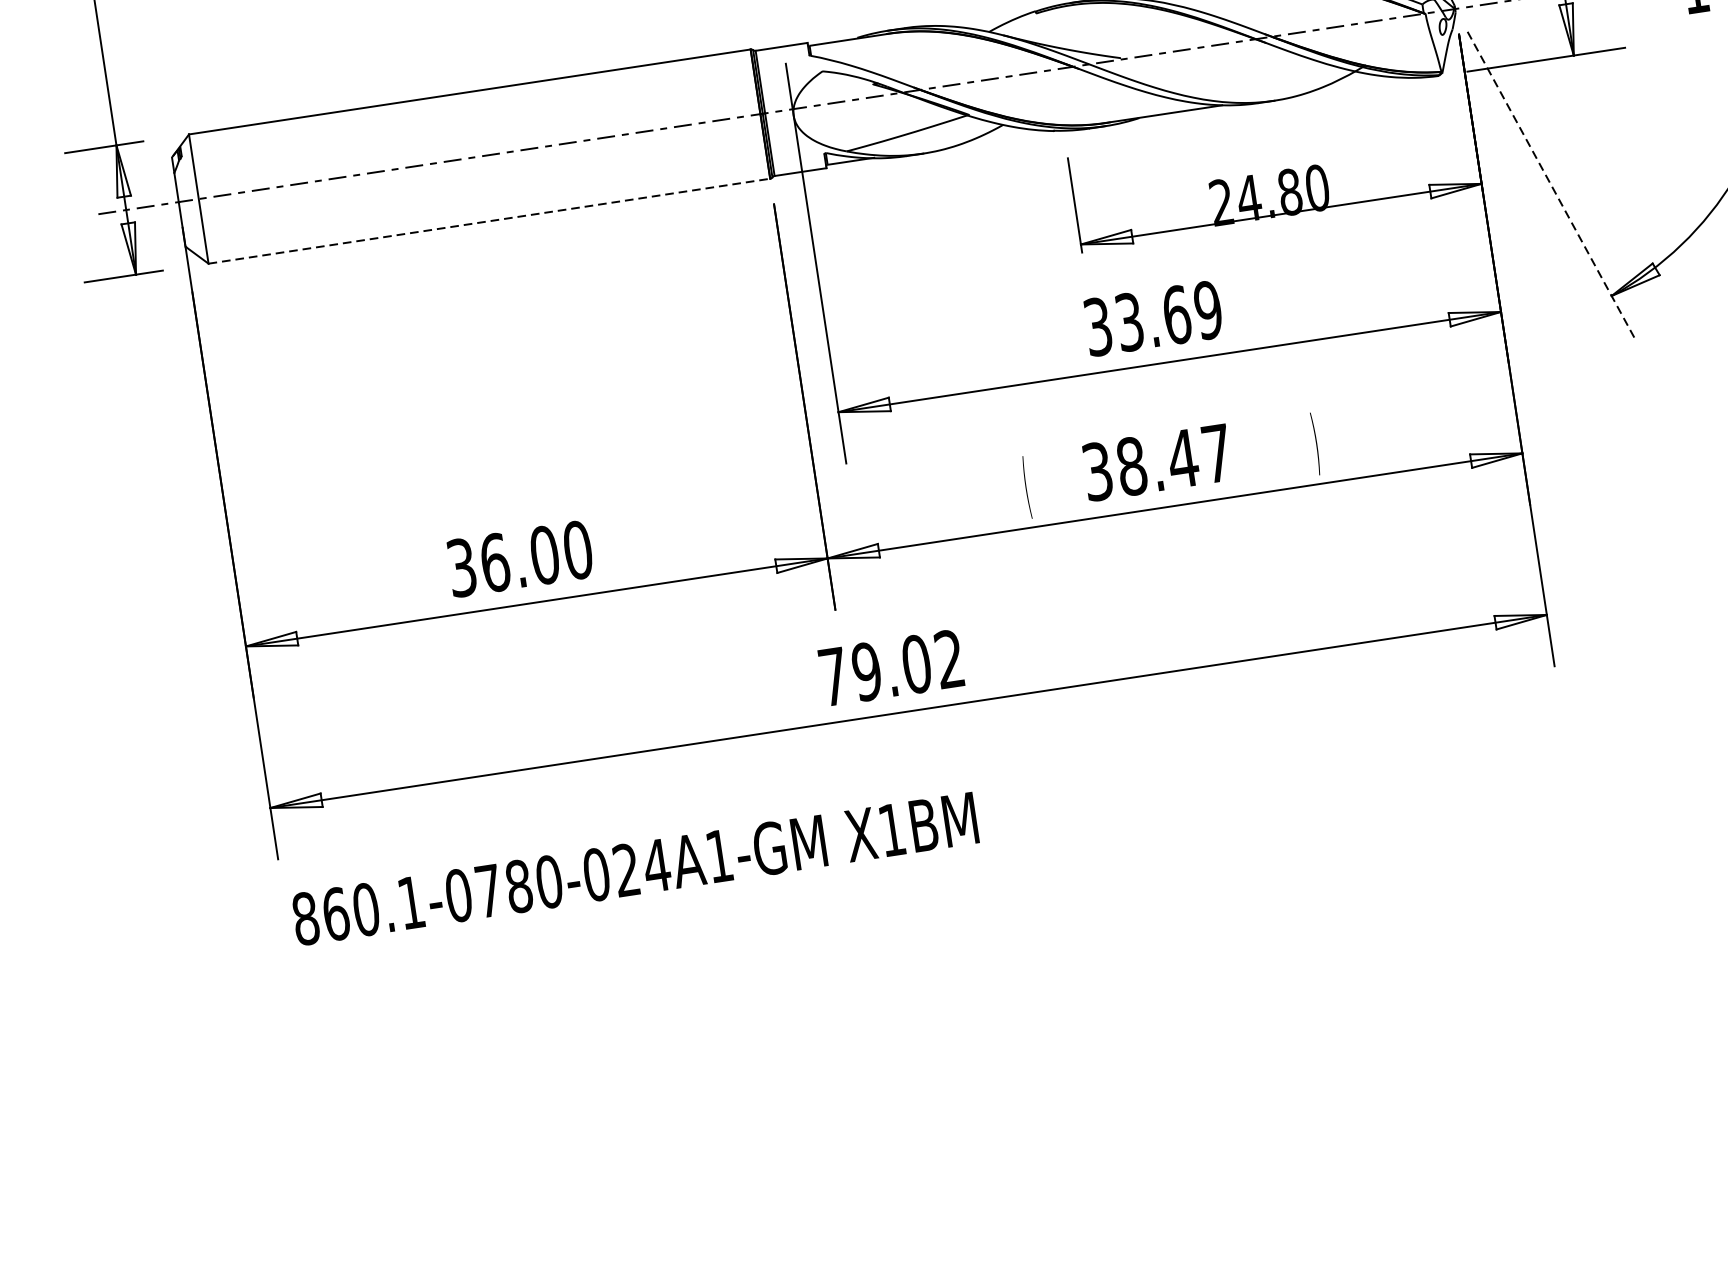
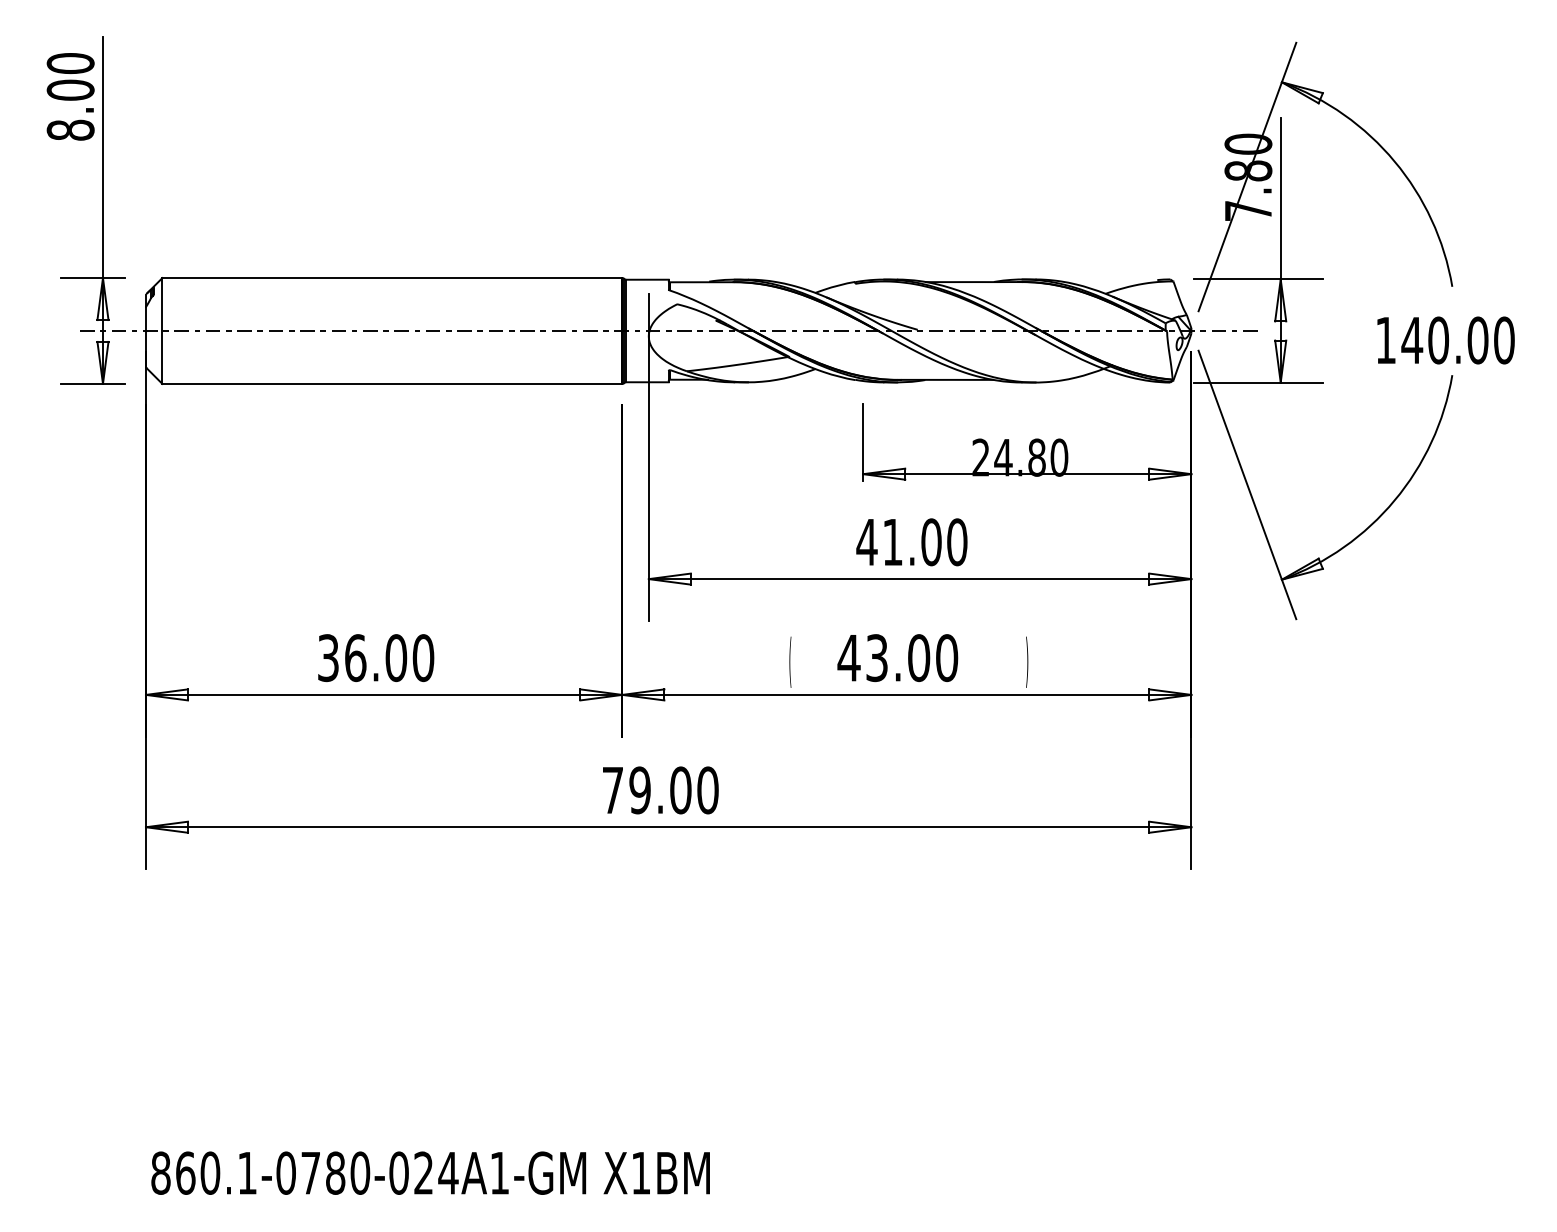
line: (1552, 186) -> (1247, 484), dashed -> solid
line: (489, 220) -> (392, 383), dashed -> solid
text: (1152, 318) -> (911, 542), 33.69 -> 41.00
text: (1156, 463) -> (897, 658), 38.47 -> 43.00
text: (949, 659) -> (707, 790), 79.02 -> 79.00
text: (634, 868) -> (430, 1172), moved

